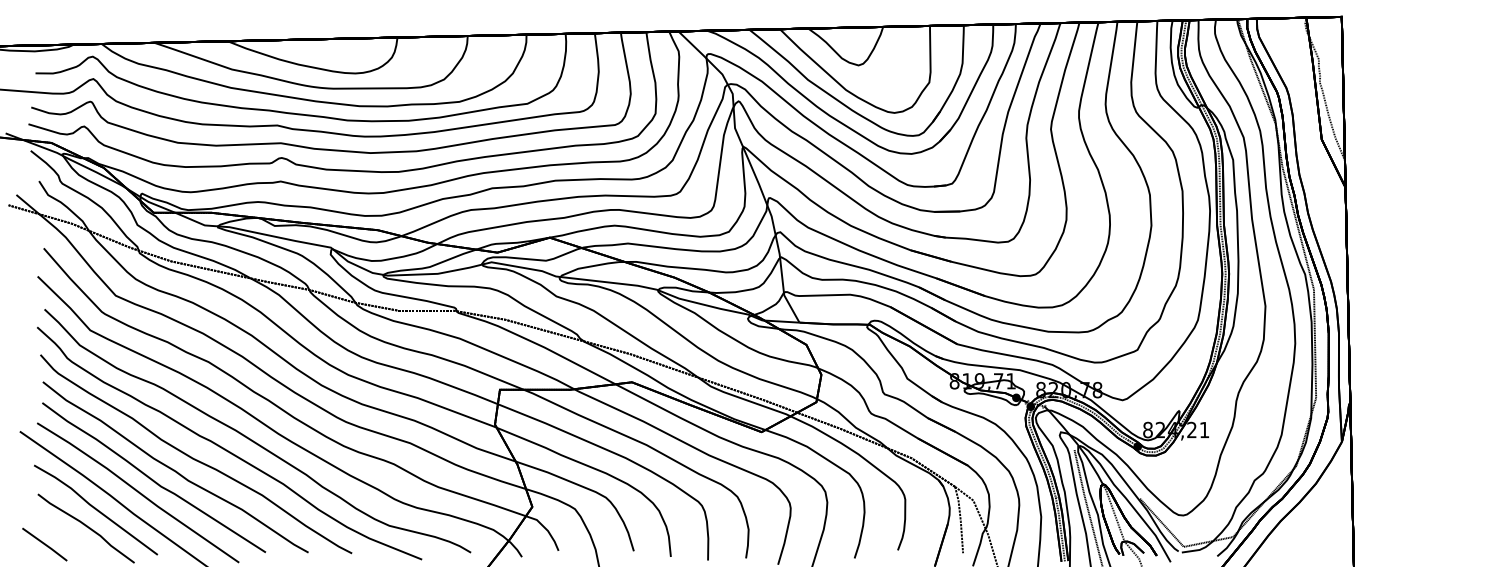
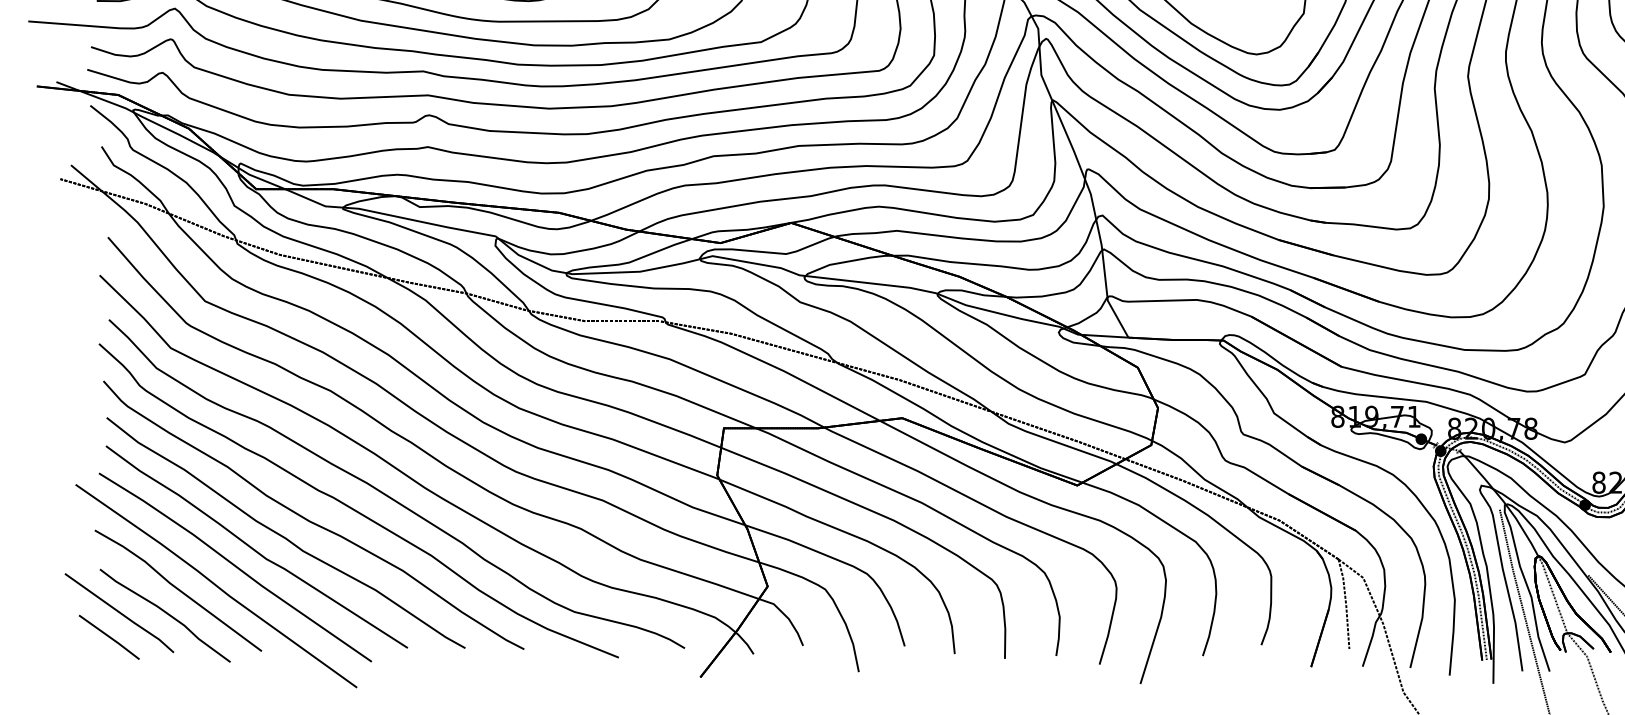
line: (51, 526) -> (118, 612), added

